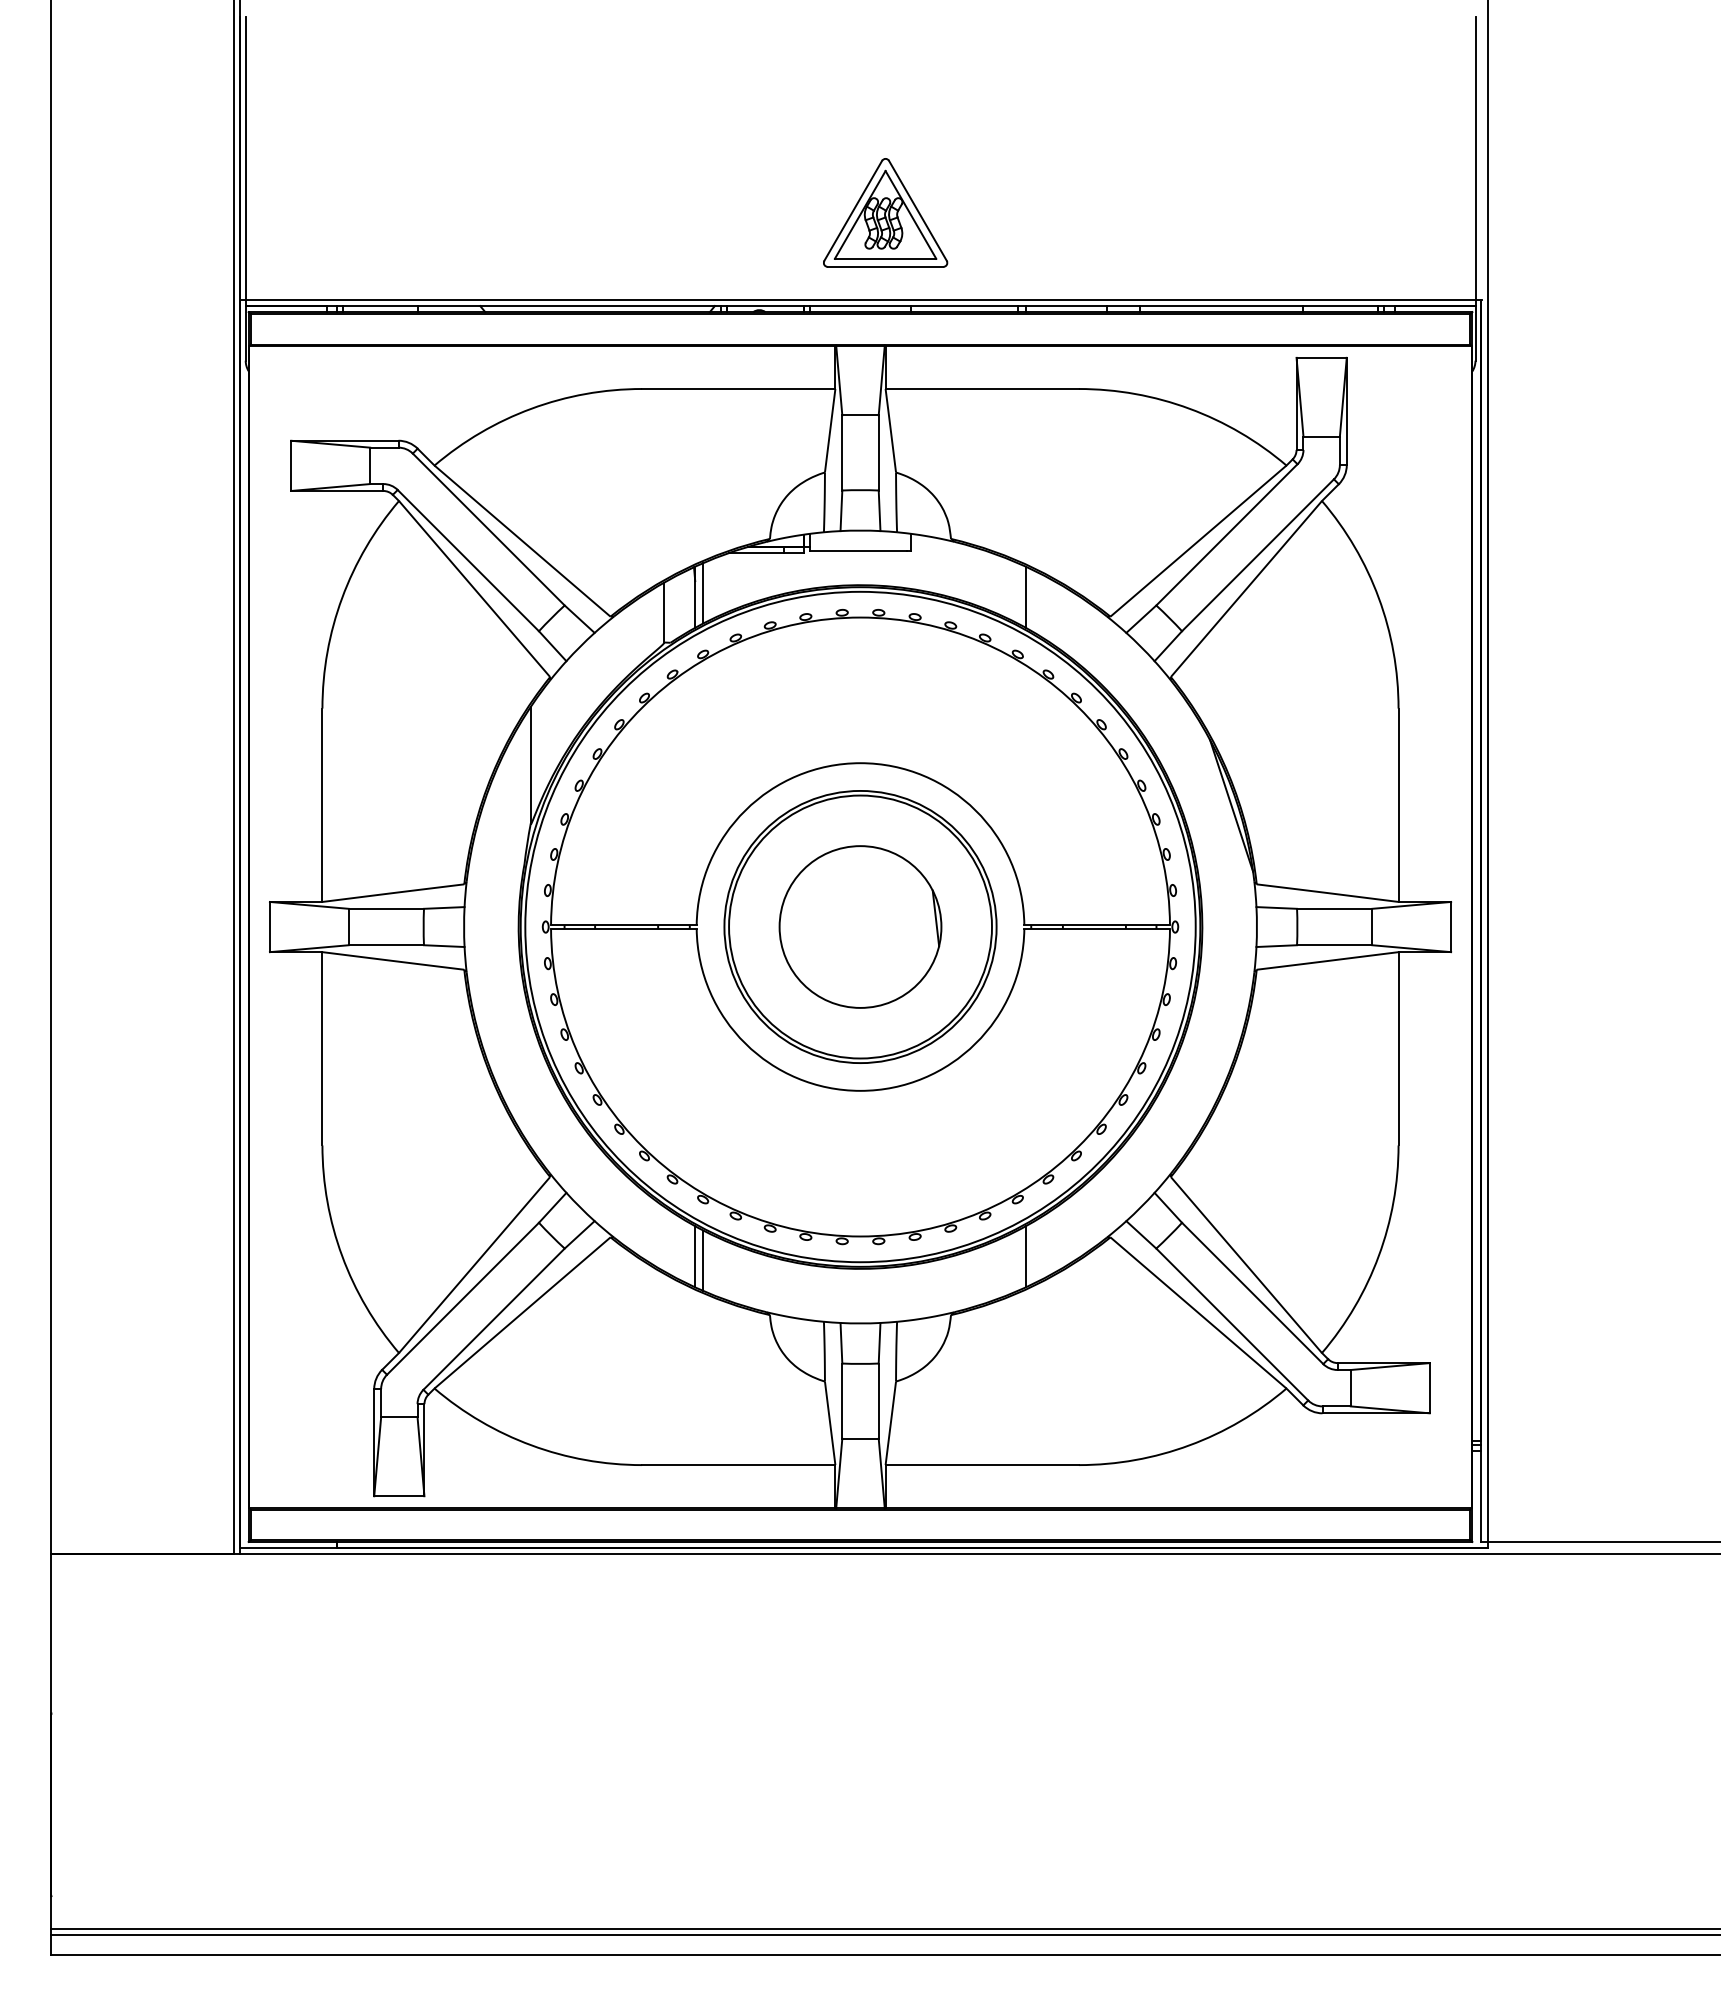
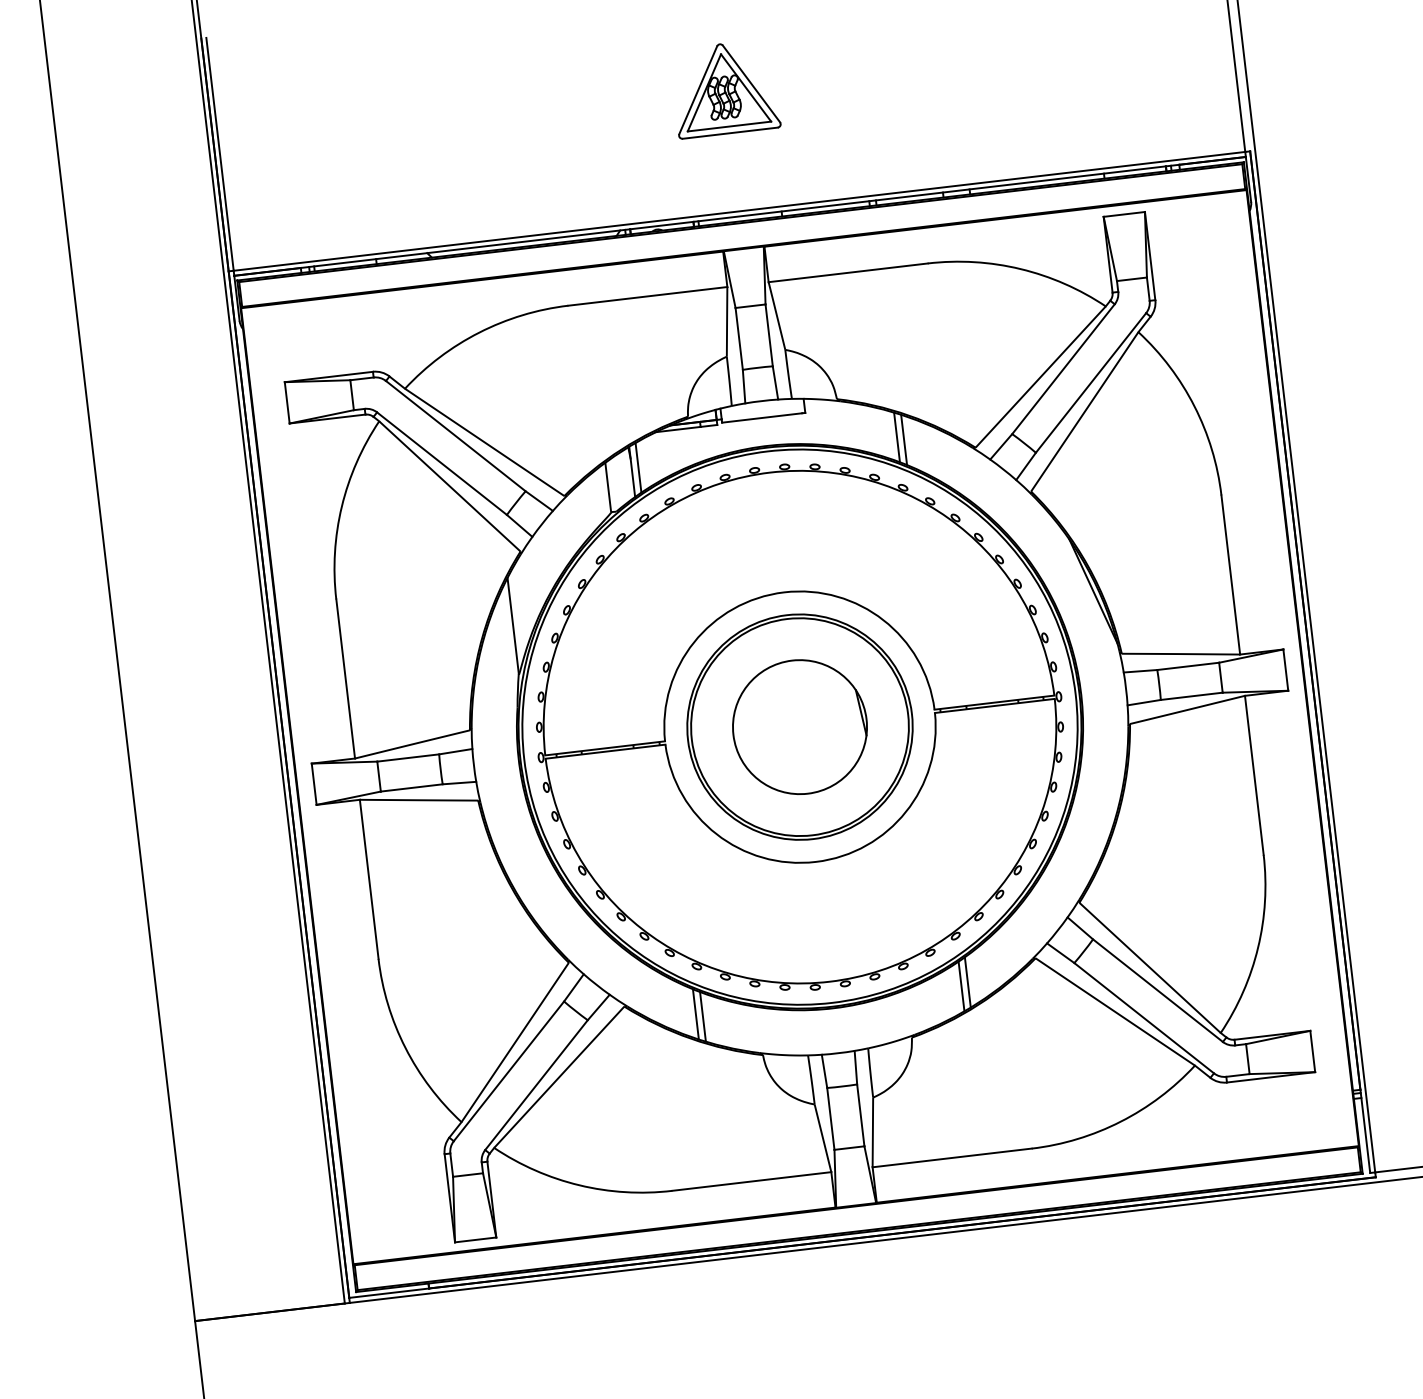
part: (885, 212) -> (724, 88), moved
line: (1017, 593) -> (896, 437), added
line: (1017, 1260) -> (961, 986), added

